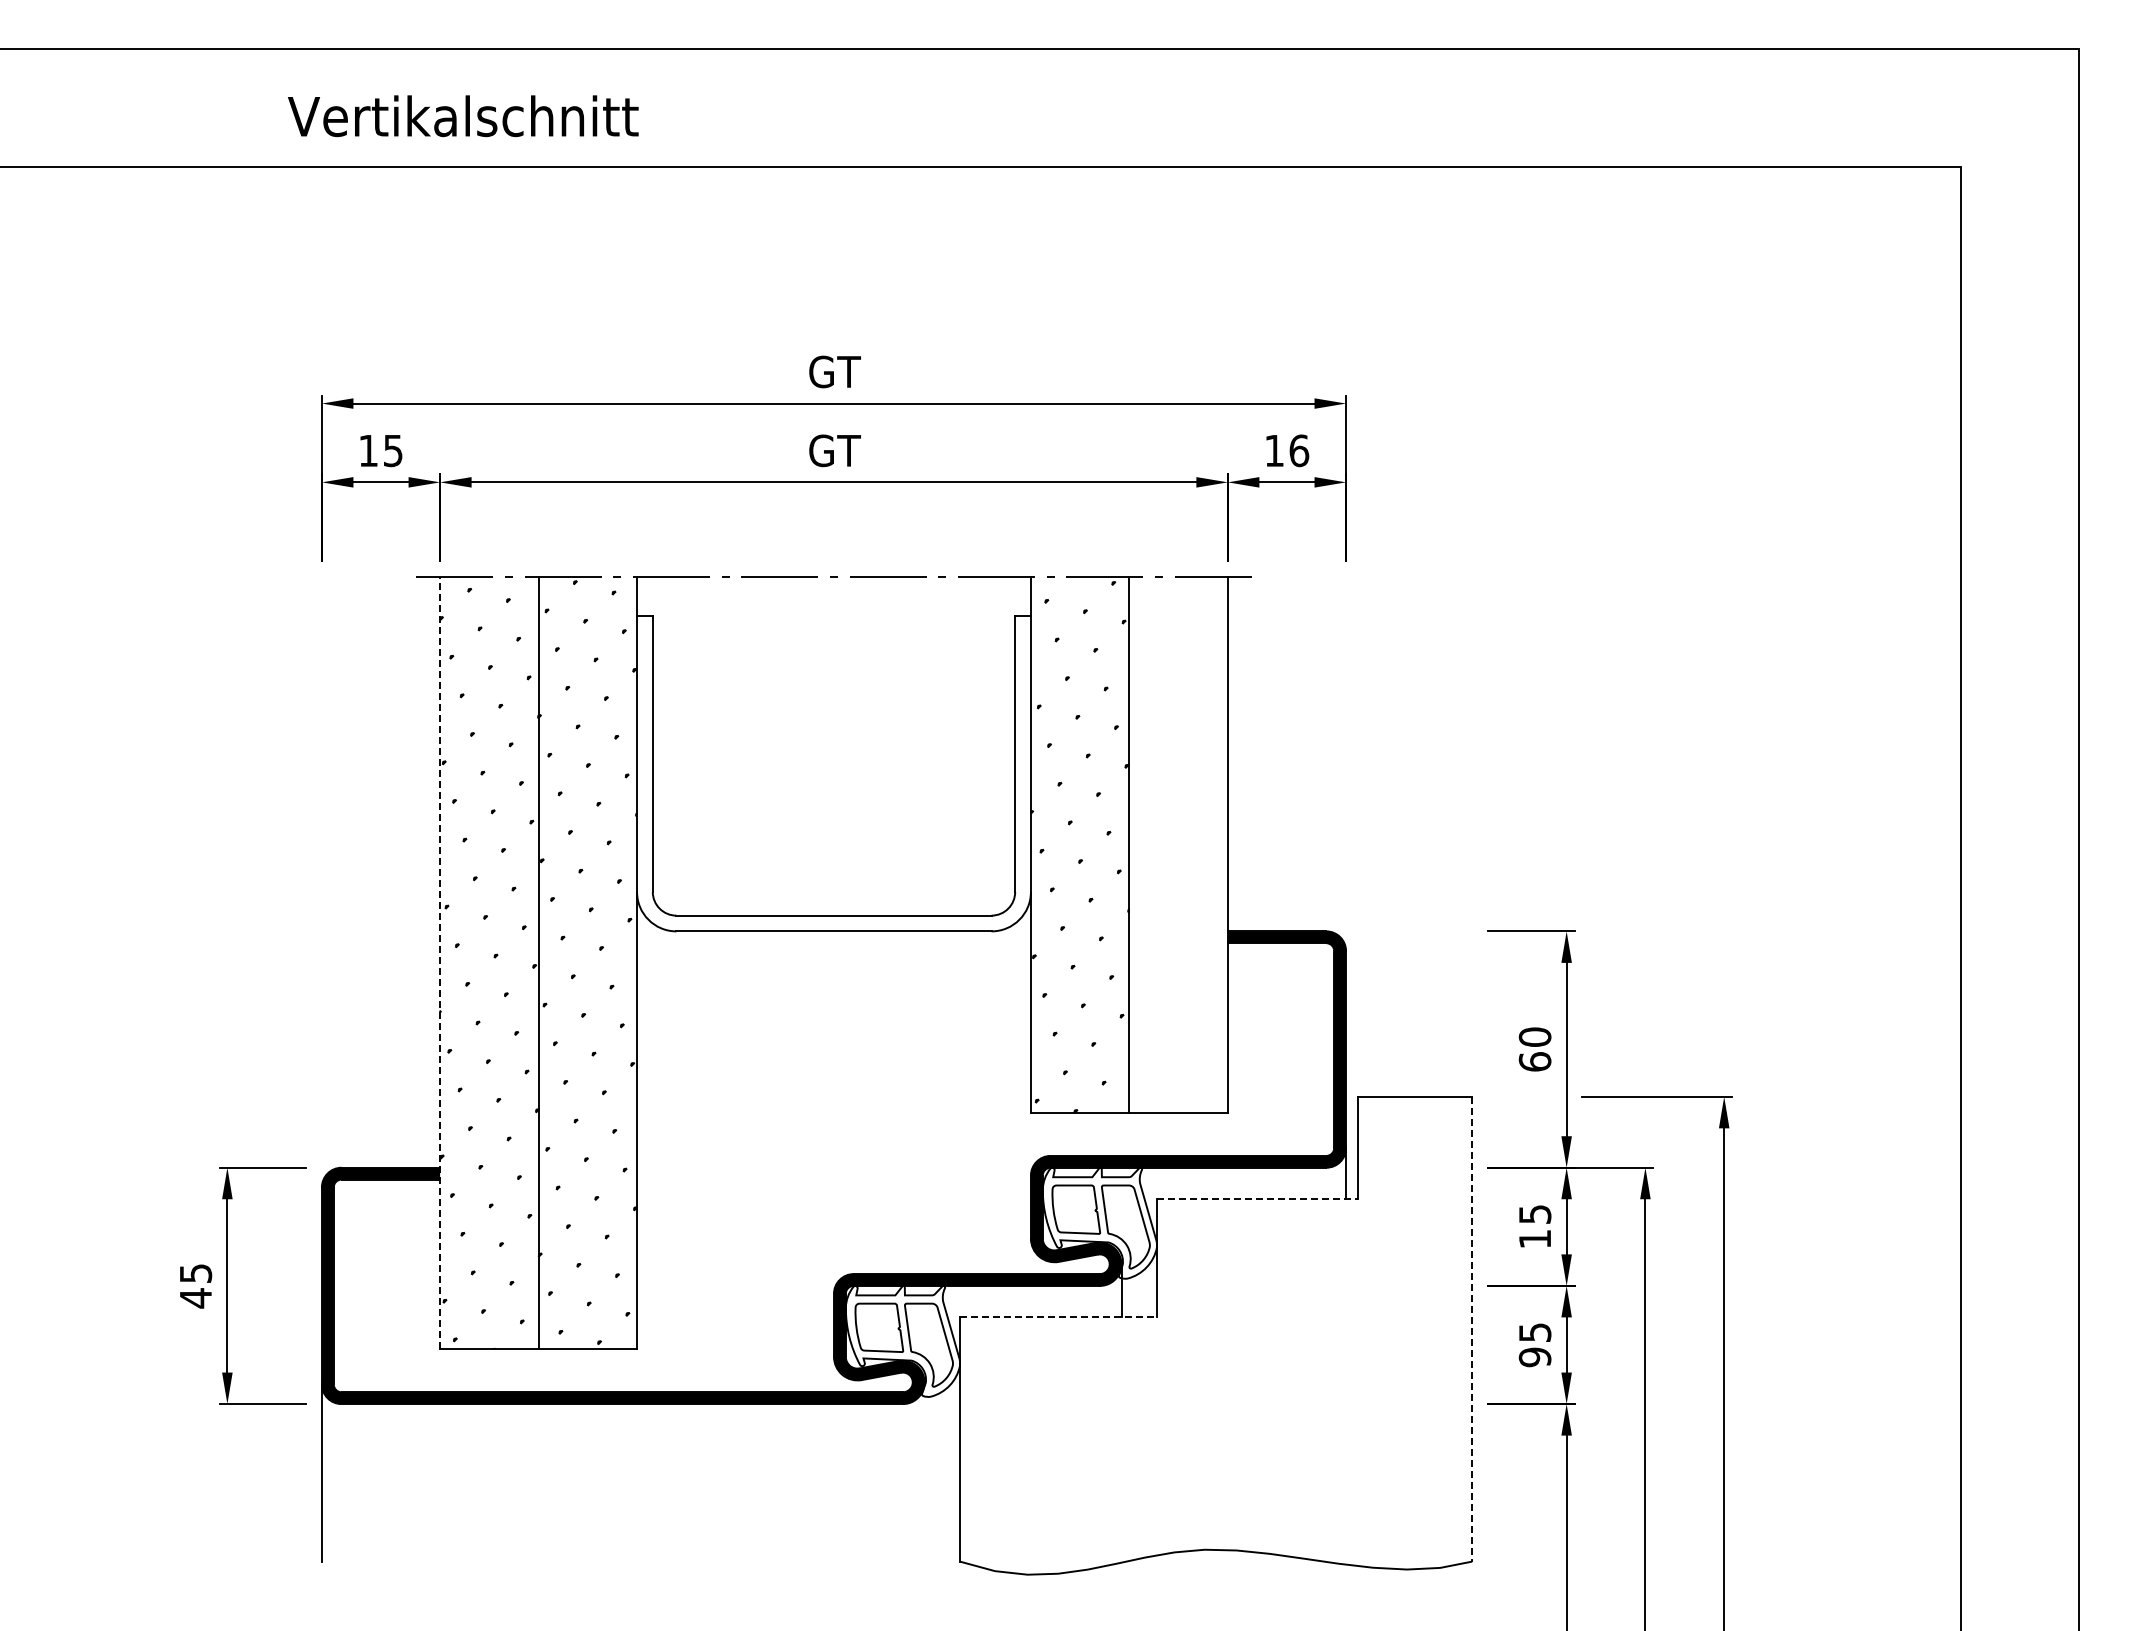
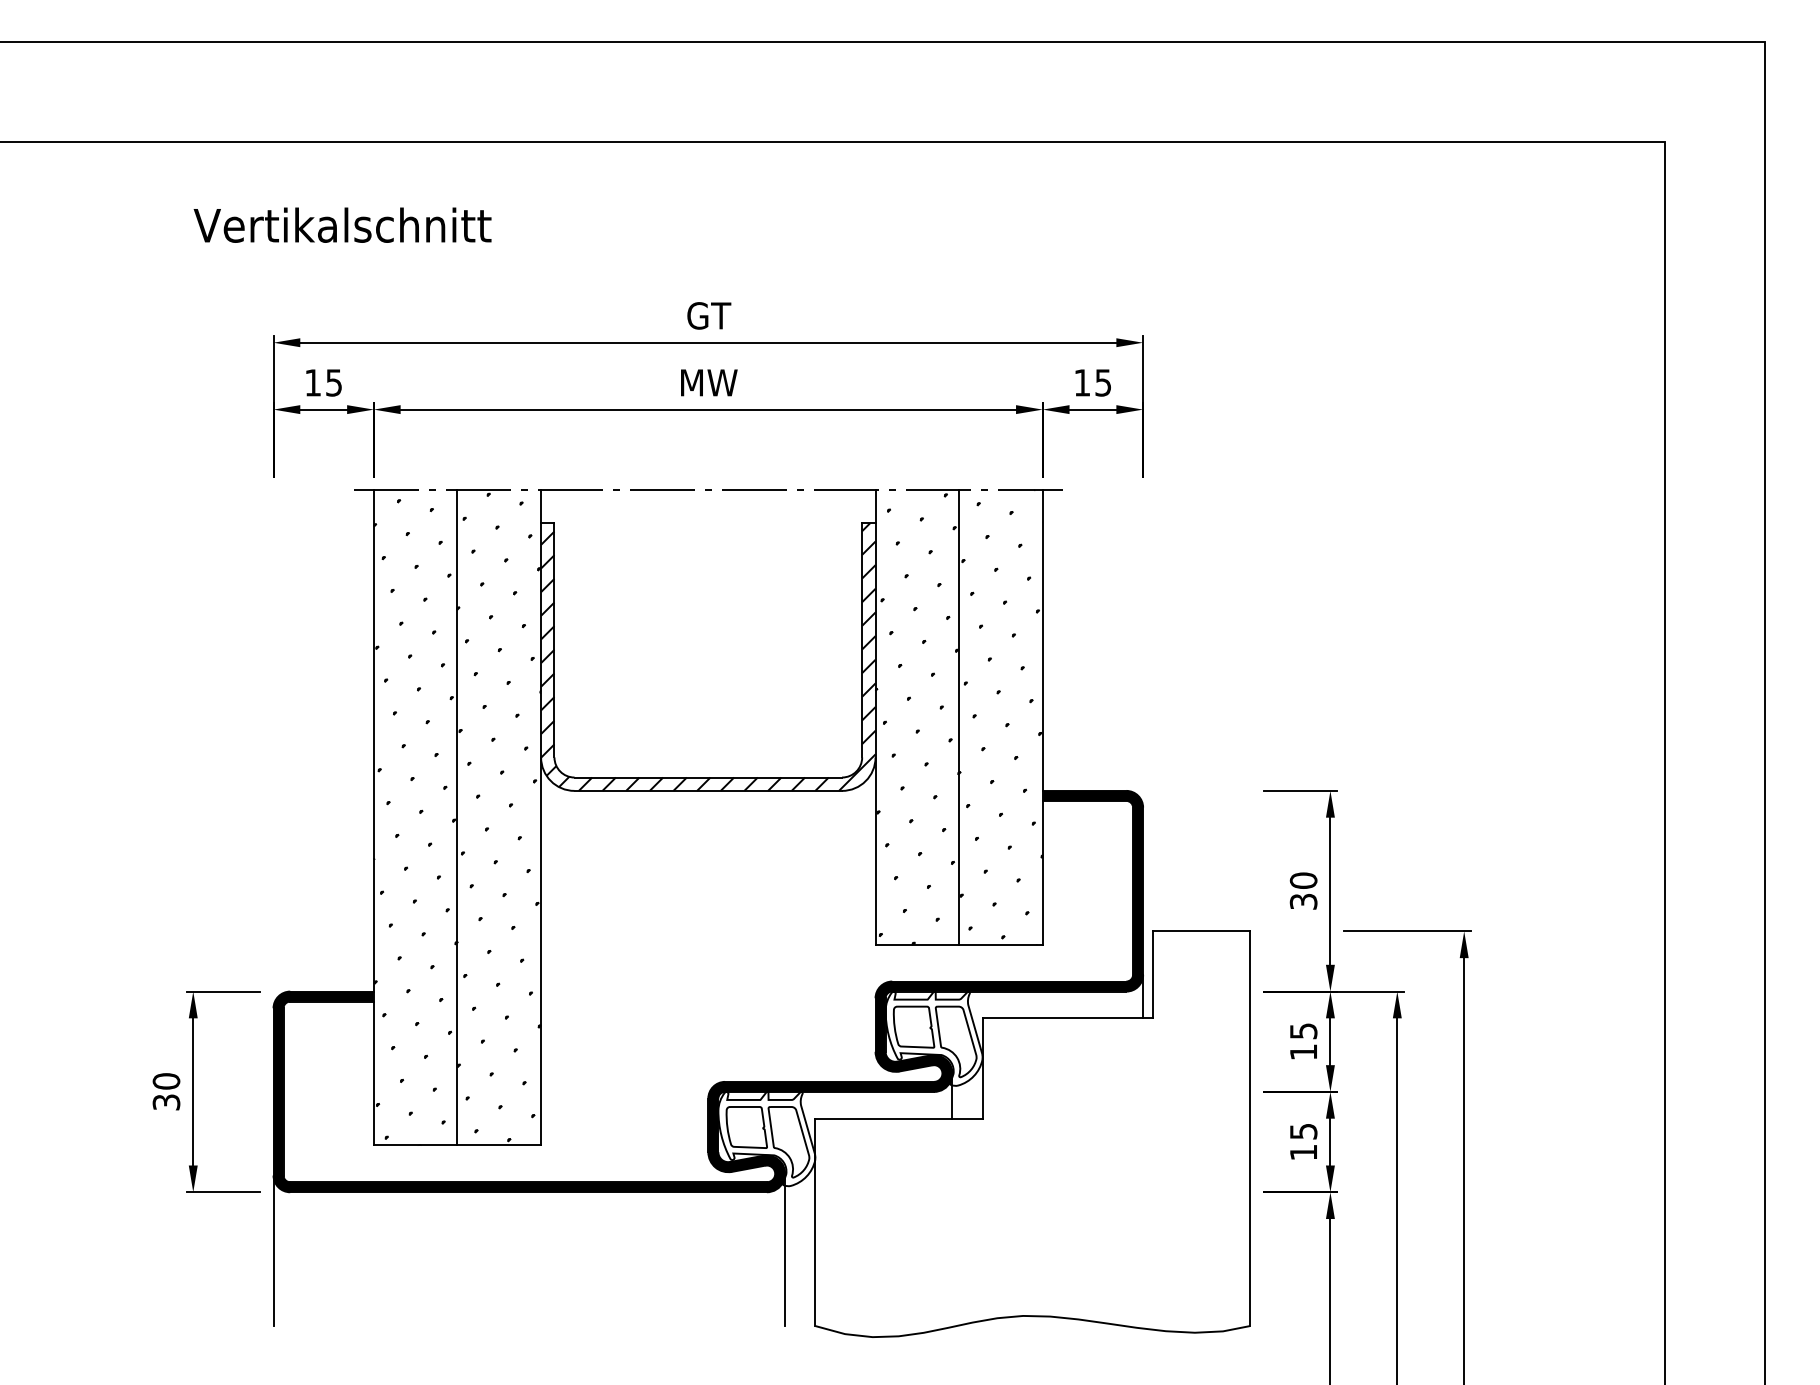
text: (463, 116) -> (342, 225), moved
text: (834, 450) -> (708, 382), GT -> MW
text: (1299, 450) -> (1103, 382), 16 -> 15
hatch: (833, 773) -> (707, 656), added
hatch: (1178, 844) -> (1000, 717), added
line: (440, 962) -> (374, 817), dashed -> solid
text: (1534, 1061) -> (1303, 901), 60 -> 30
line: (1257, 1199) -> (1067, 1018), dashed -> solid
text: (195, 1285) -> (166, 1091), 45 -> 30
line: (1059, 1317) -> (899, 1118), dashed -> solid
line: (1472, 1329) -> (1250, 1128), dashed -> solid
text: (1534, 1357) -> (1303, 1152), 95 -> 15
line: (924, 1471) -> (785, 1249), added

